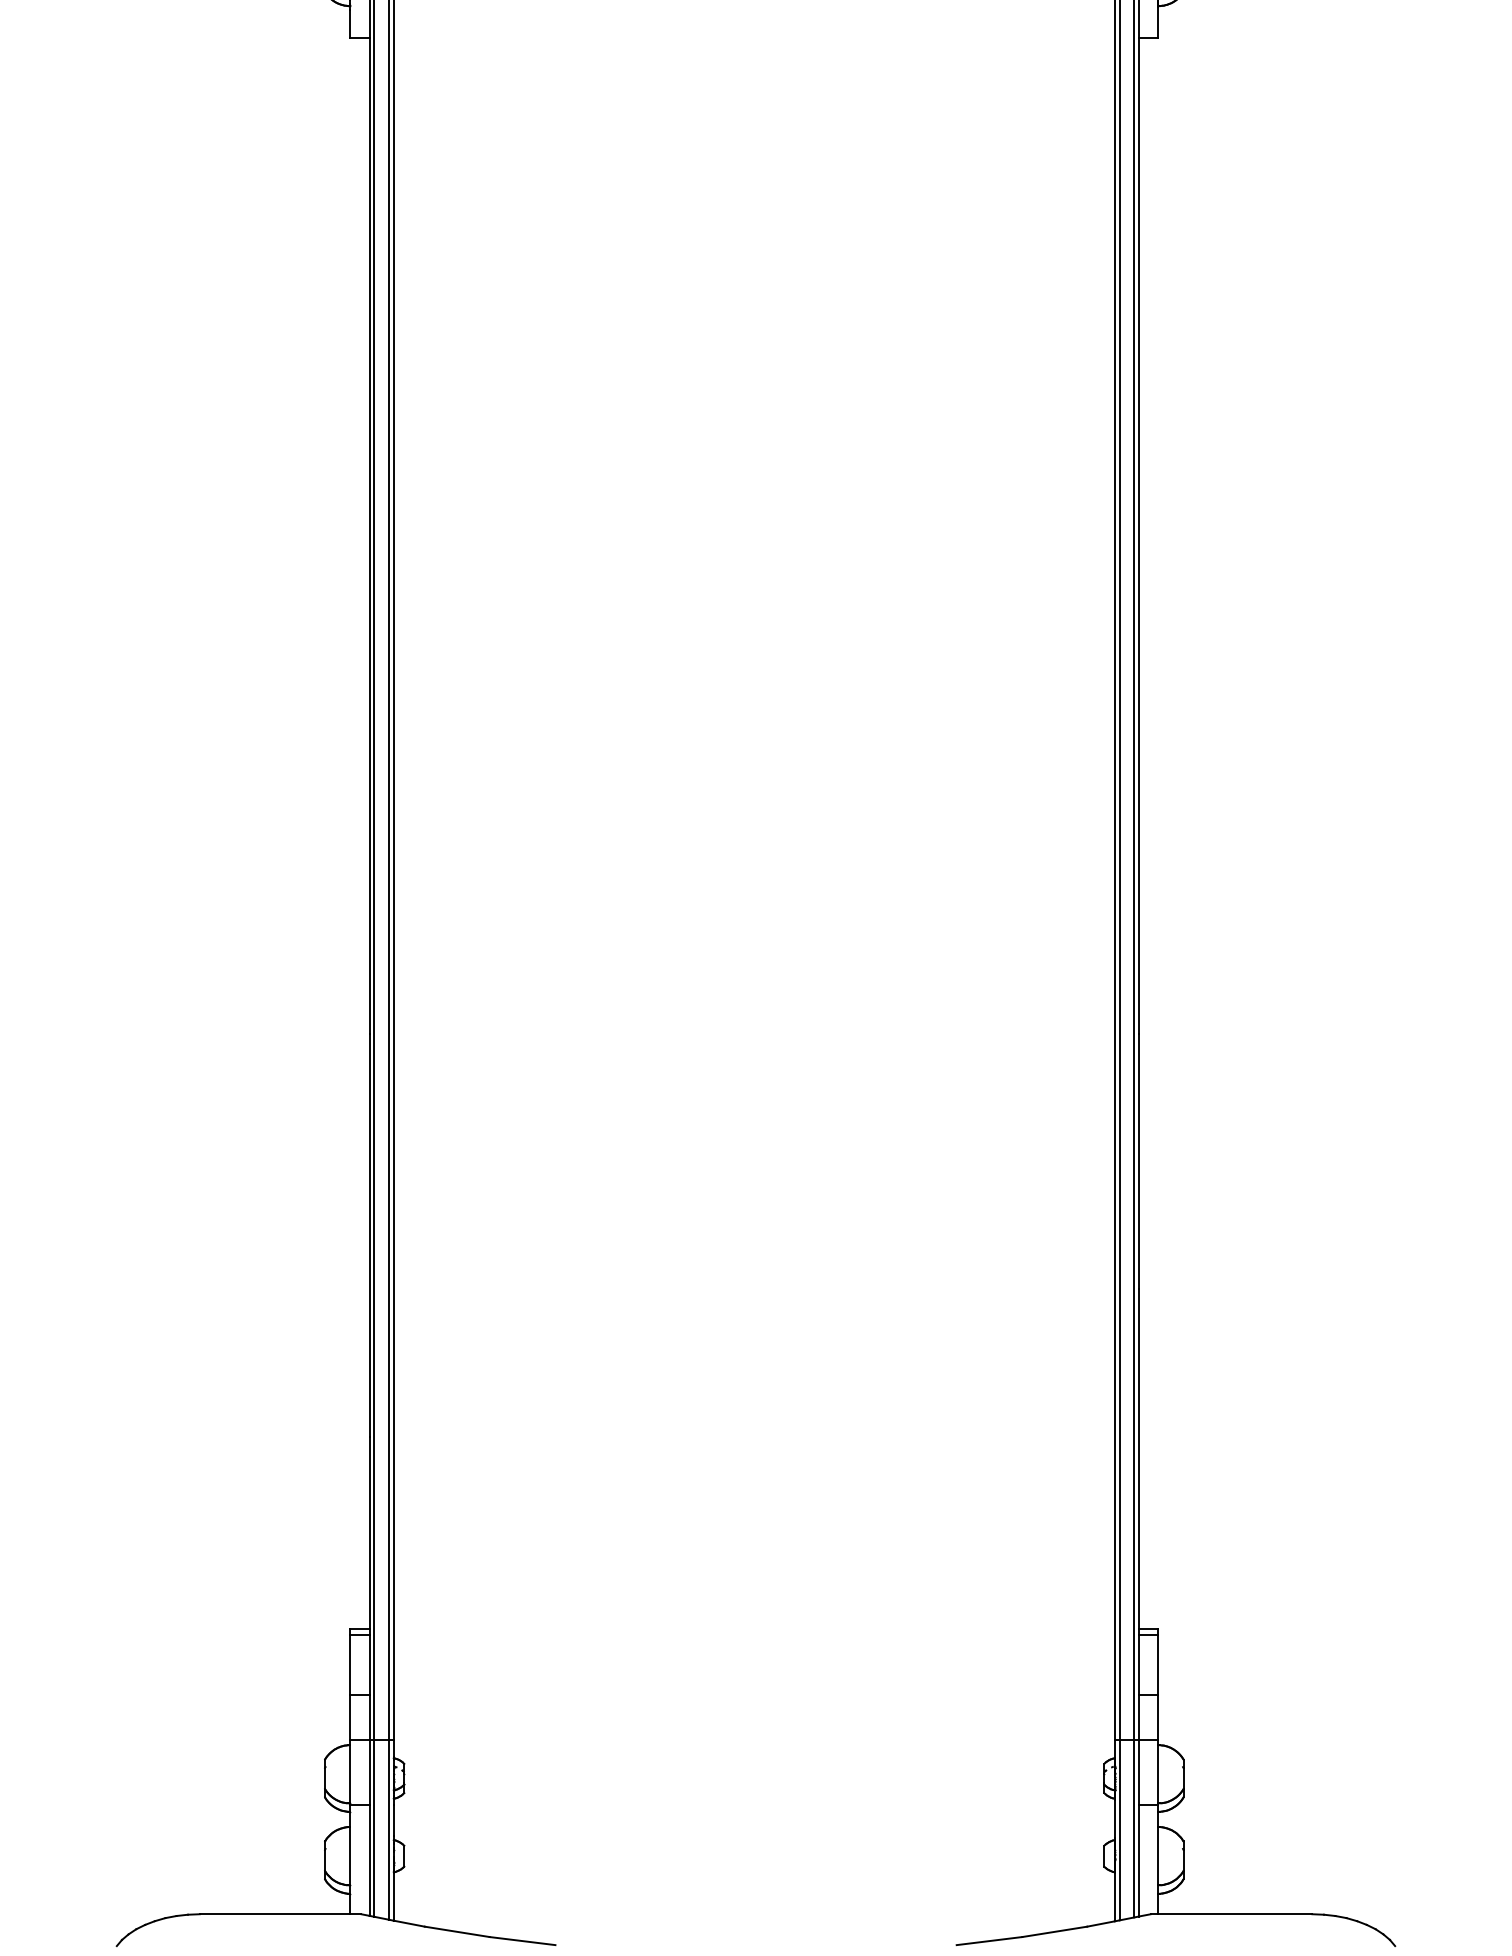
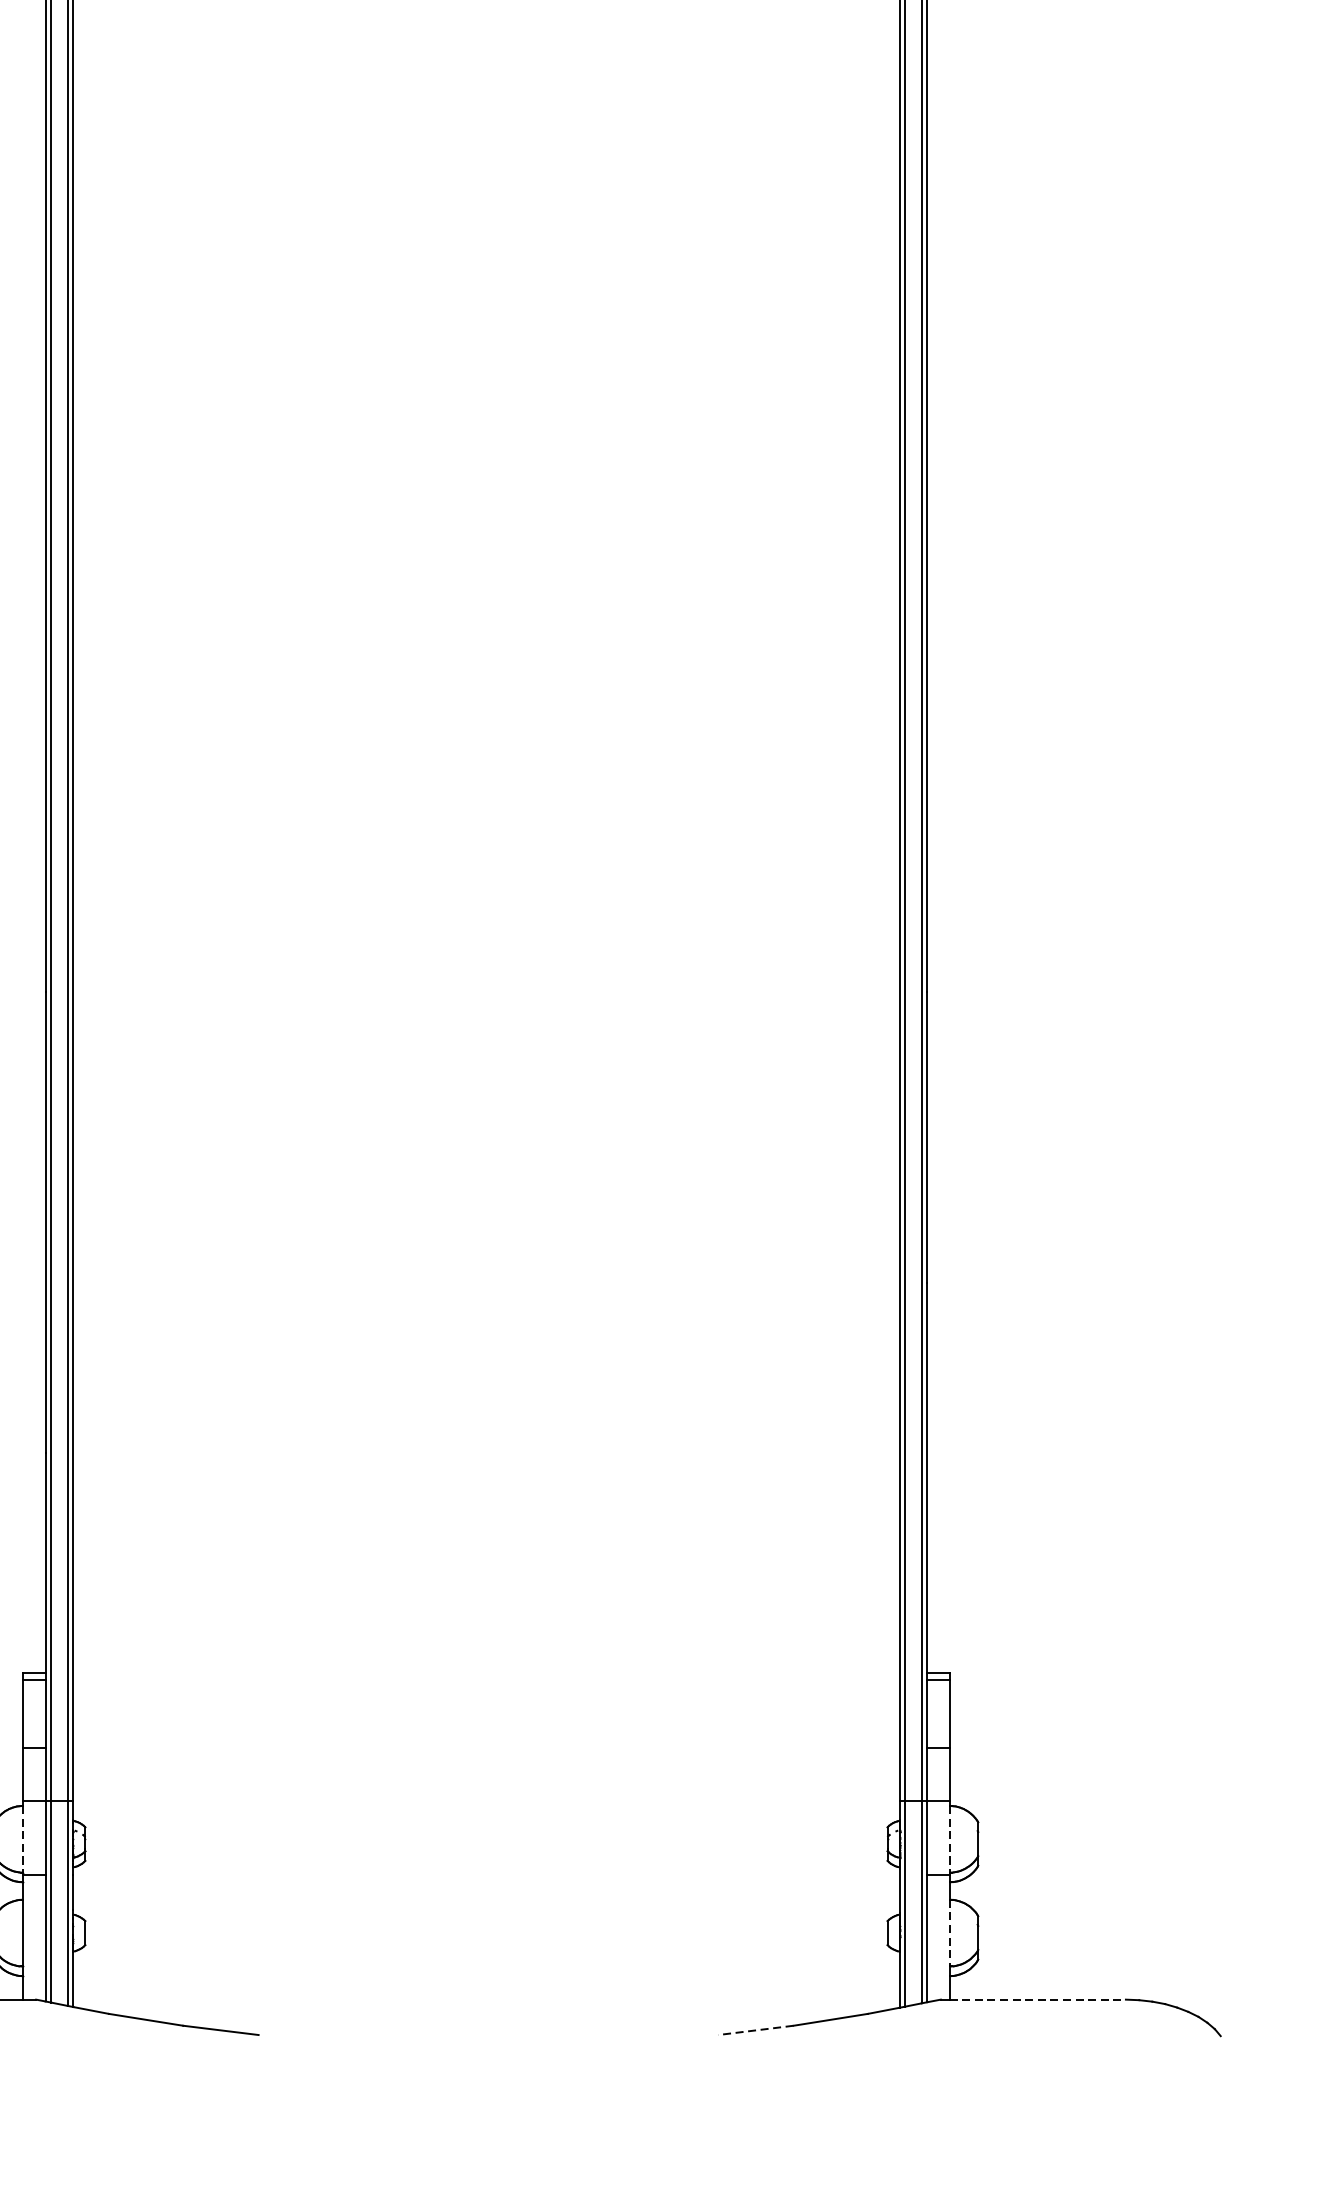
line: (350, 1774) -> (23, 1839), solid -> dashed
line: (1158, 1774) -> (949, 1839), solid -> dashed
line: (1158, 1856) -> (949, 1933), solid -> dashed
line: (1235, 1914) -> (1037, 1999), solid -> dashed
line: (989, 1941) -> (755, 2030), solid -> dashed

